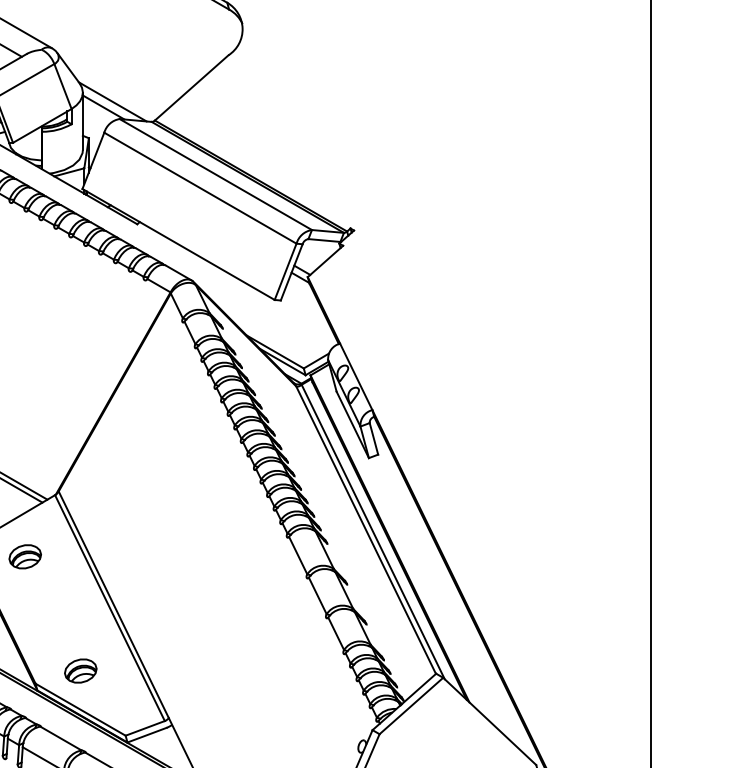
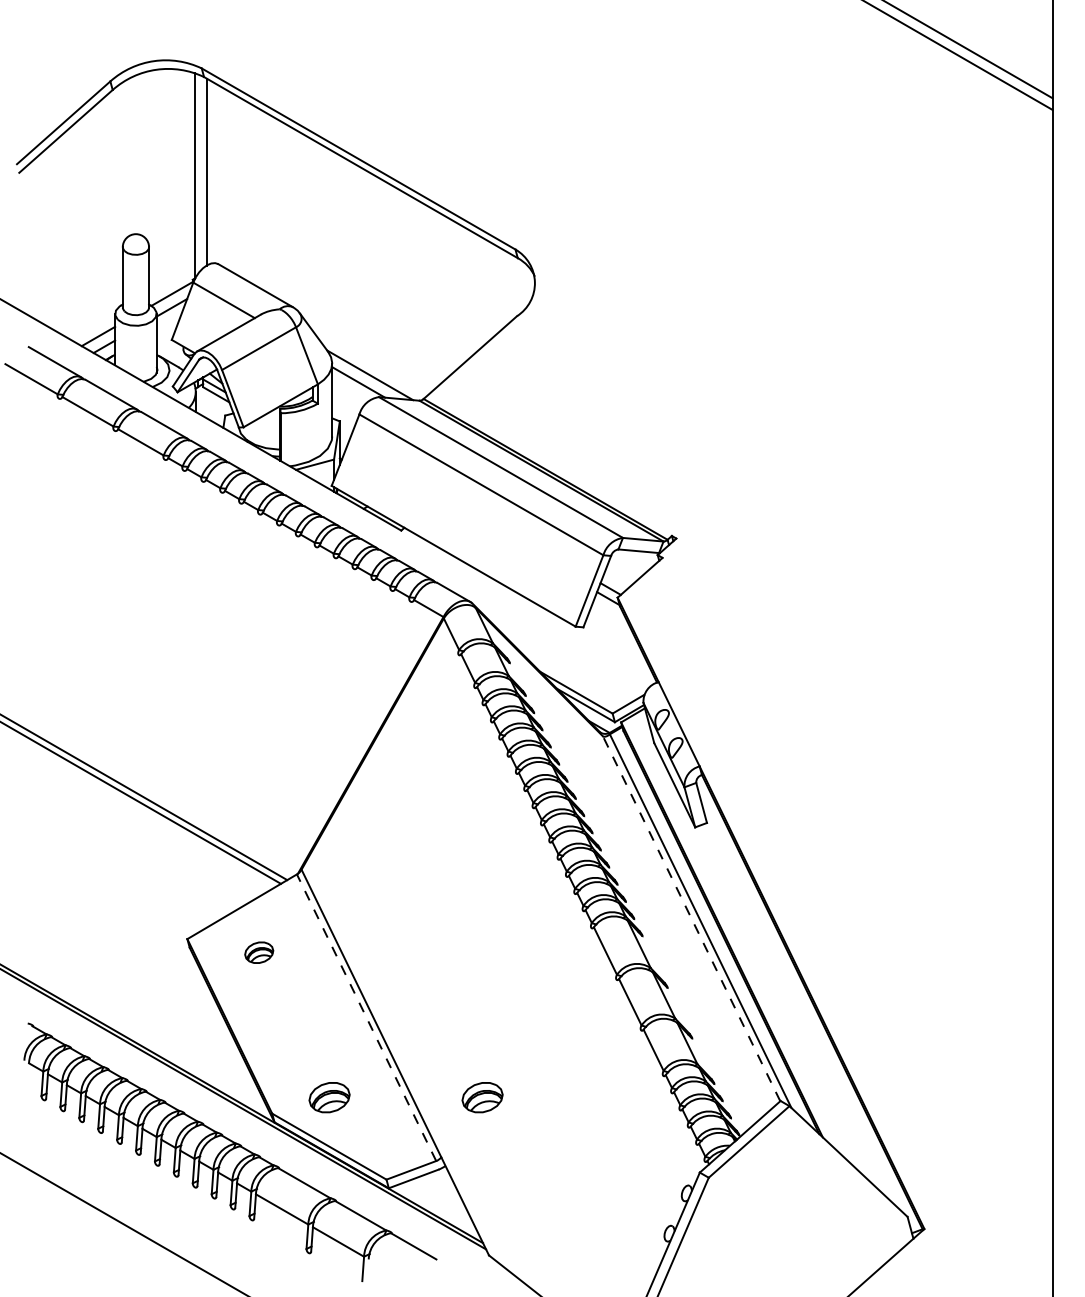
line: (365, 529) -> (691, 918), solid -> dashed
part: (25, 556) -> (259, 952), size x0.7
line: (109, 607) -> (366, 1017), solid -> dashed
part: (201, 670) -> (482, 1097), added

